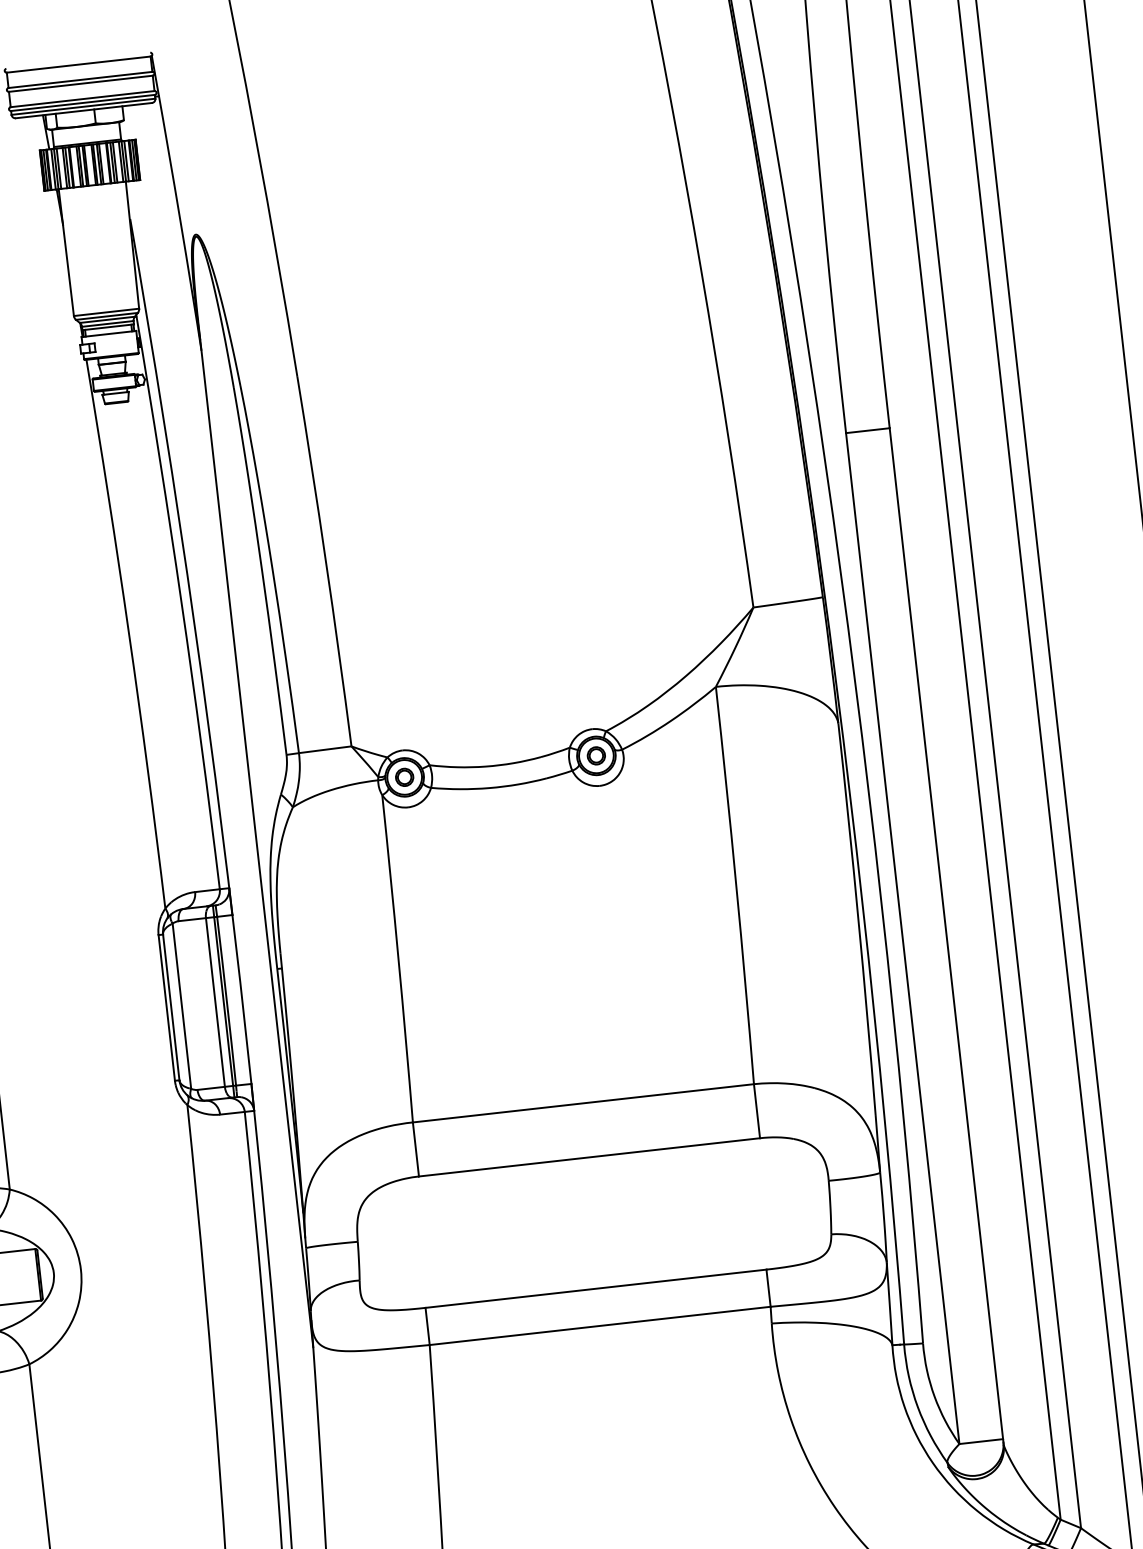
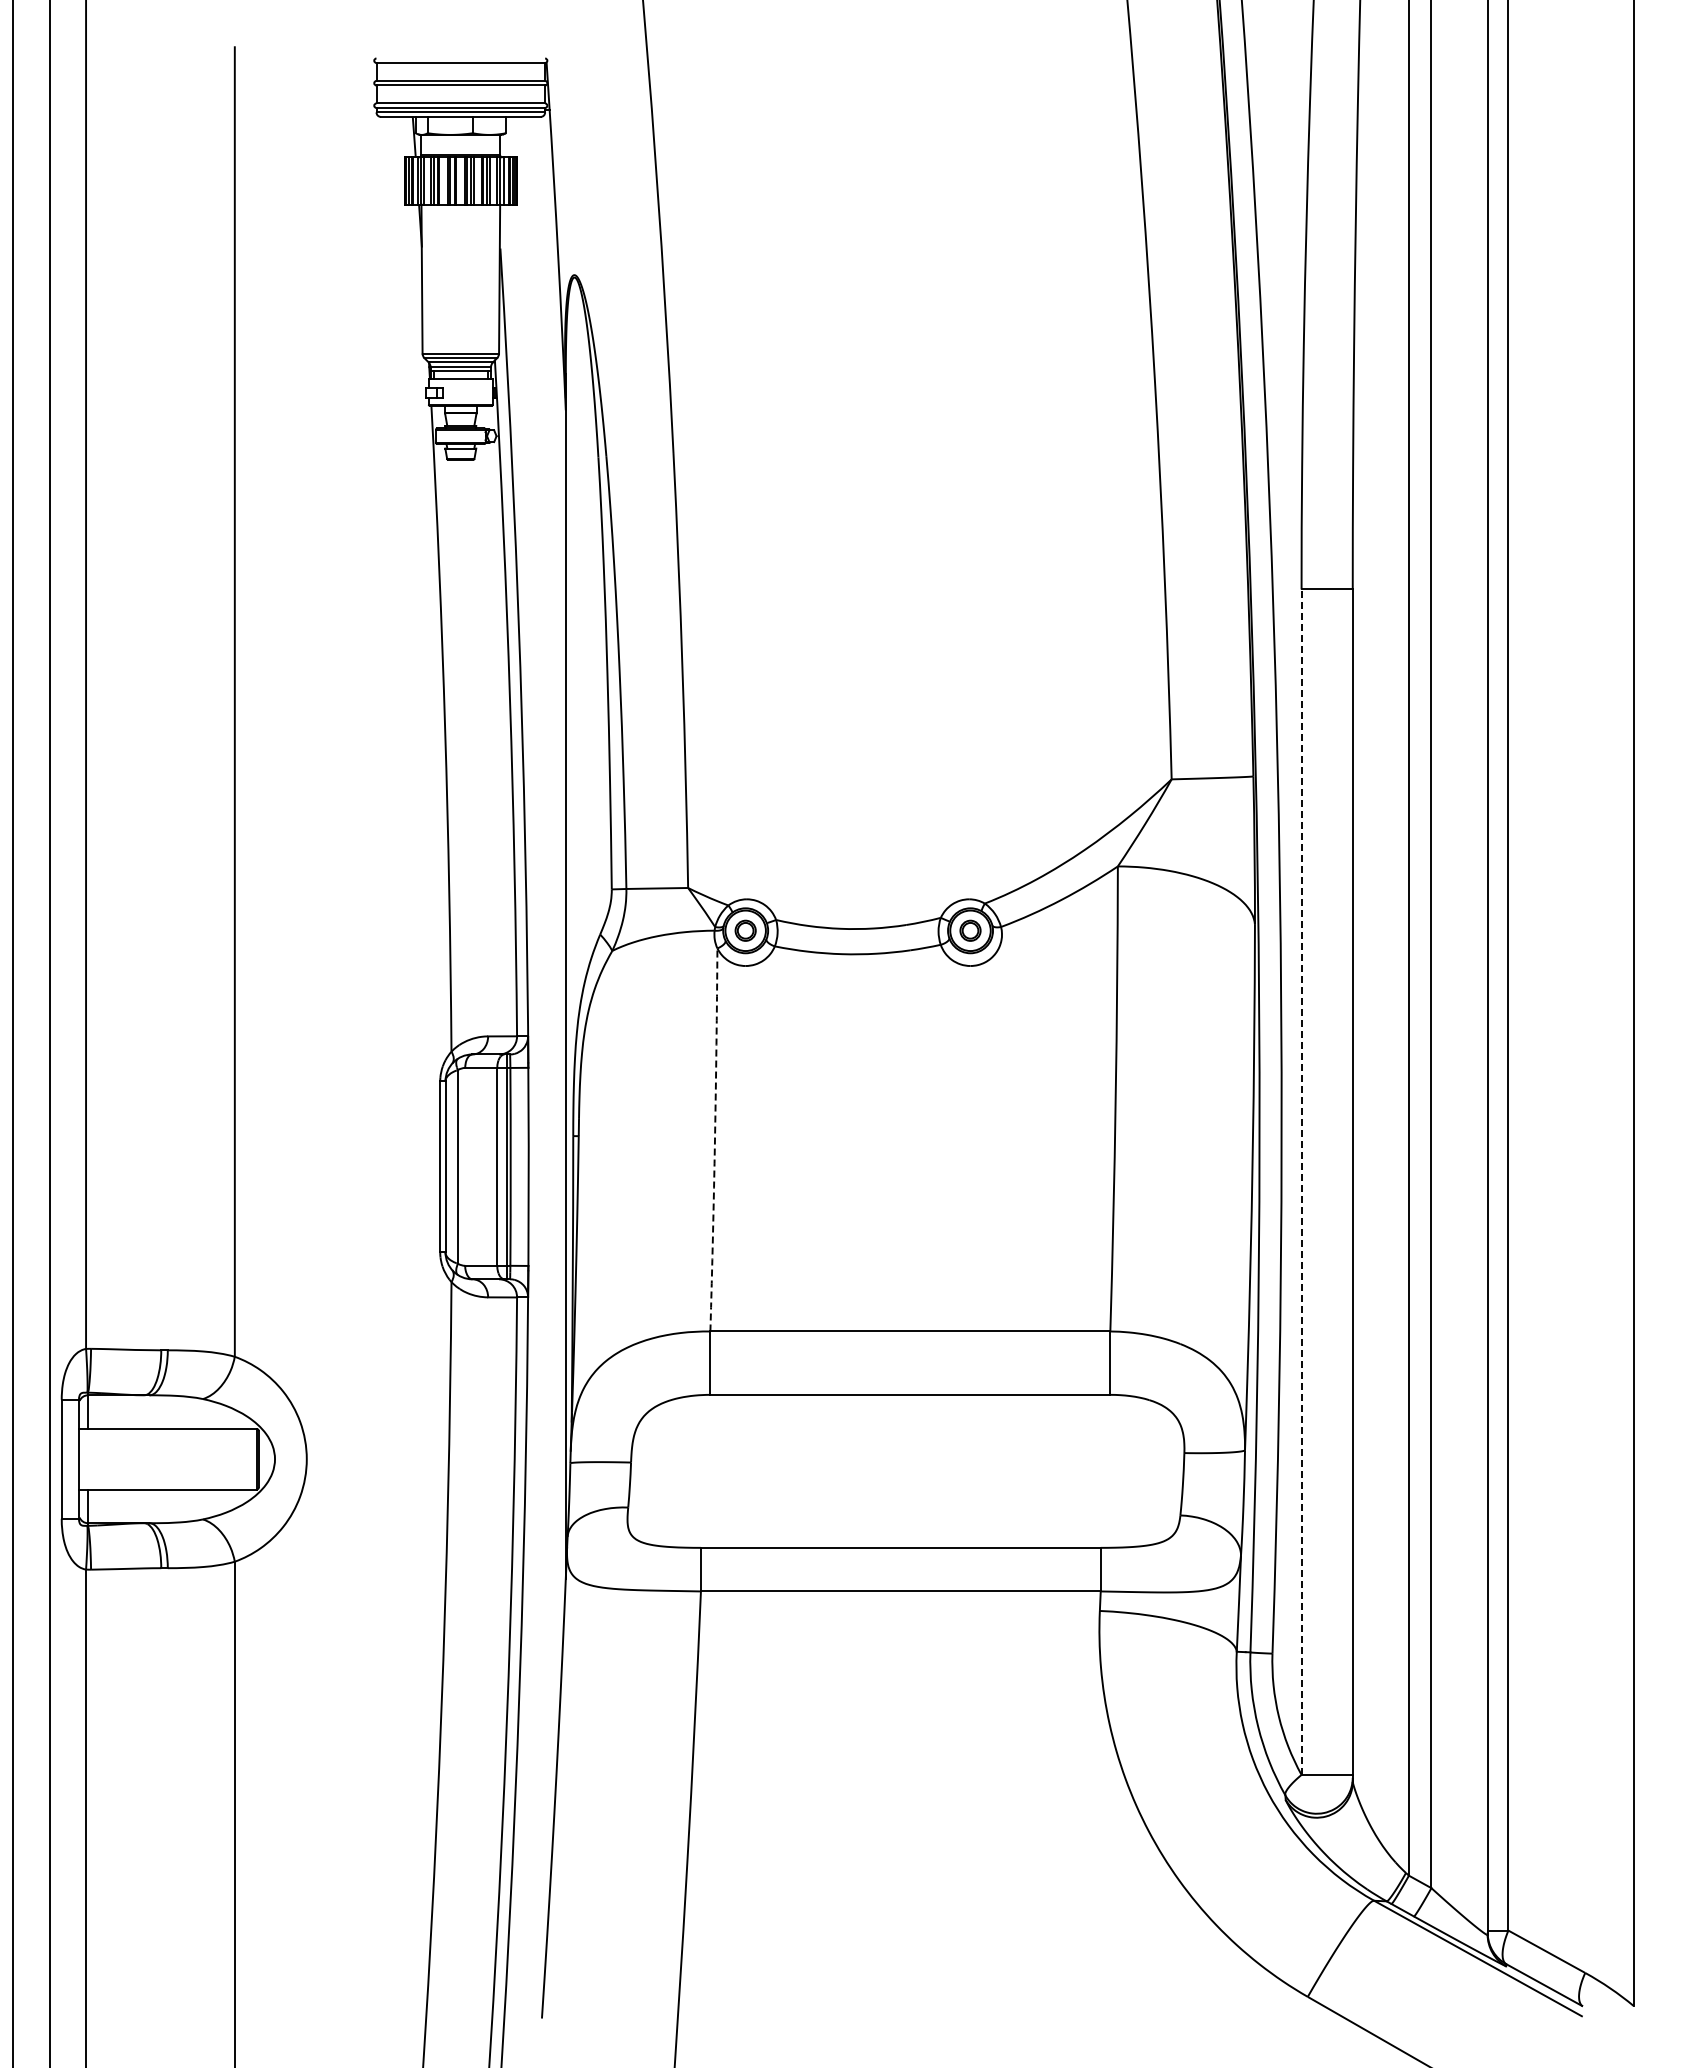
line: (902, 938) -> (1301, 1182), solid -> dashed
arc: (398, 958) -> (714, 1139), solid -> dashed

